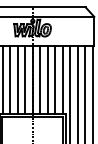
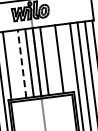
line: (10, 79) -> (14, 64), removed
line: (17, 79) -> (21, 63), solid -> dashed
line: (47, 79) -> (51, 59), removed
line: (62, 79) -> (66, 58), removed

